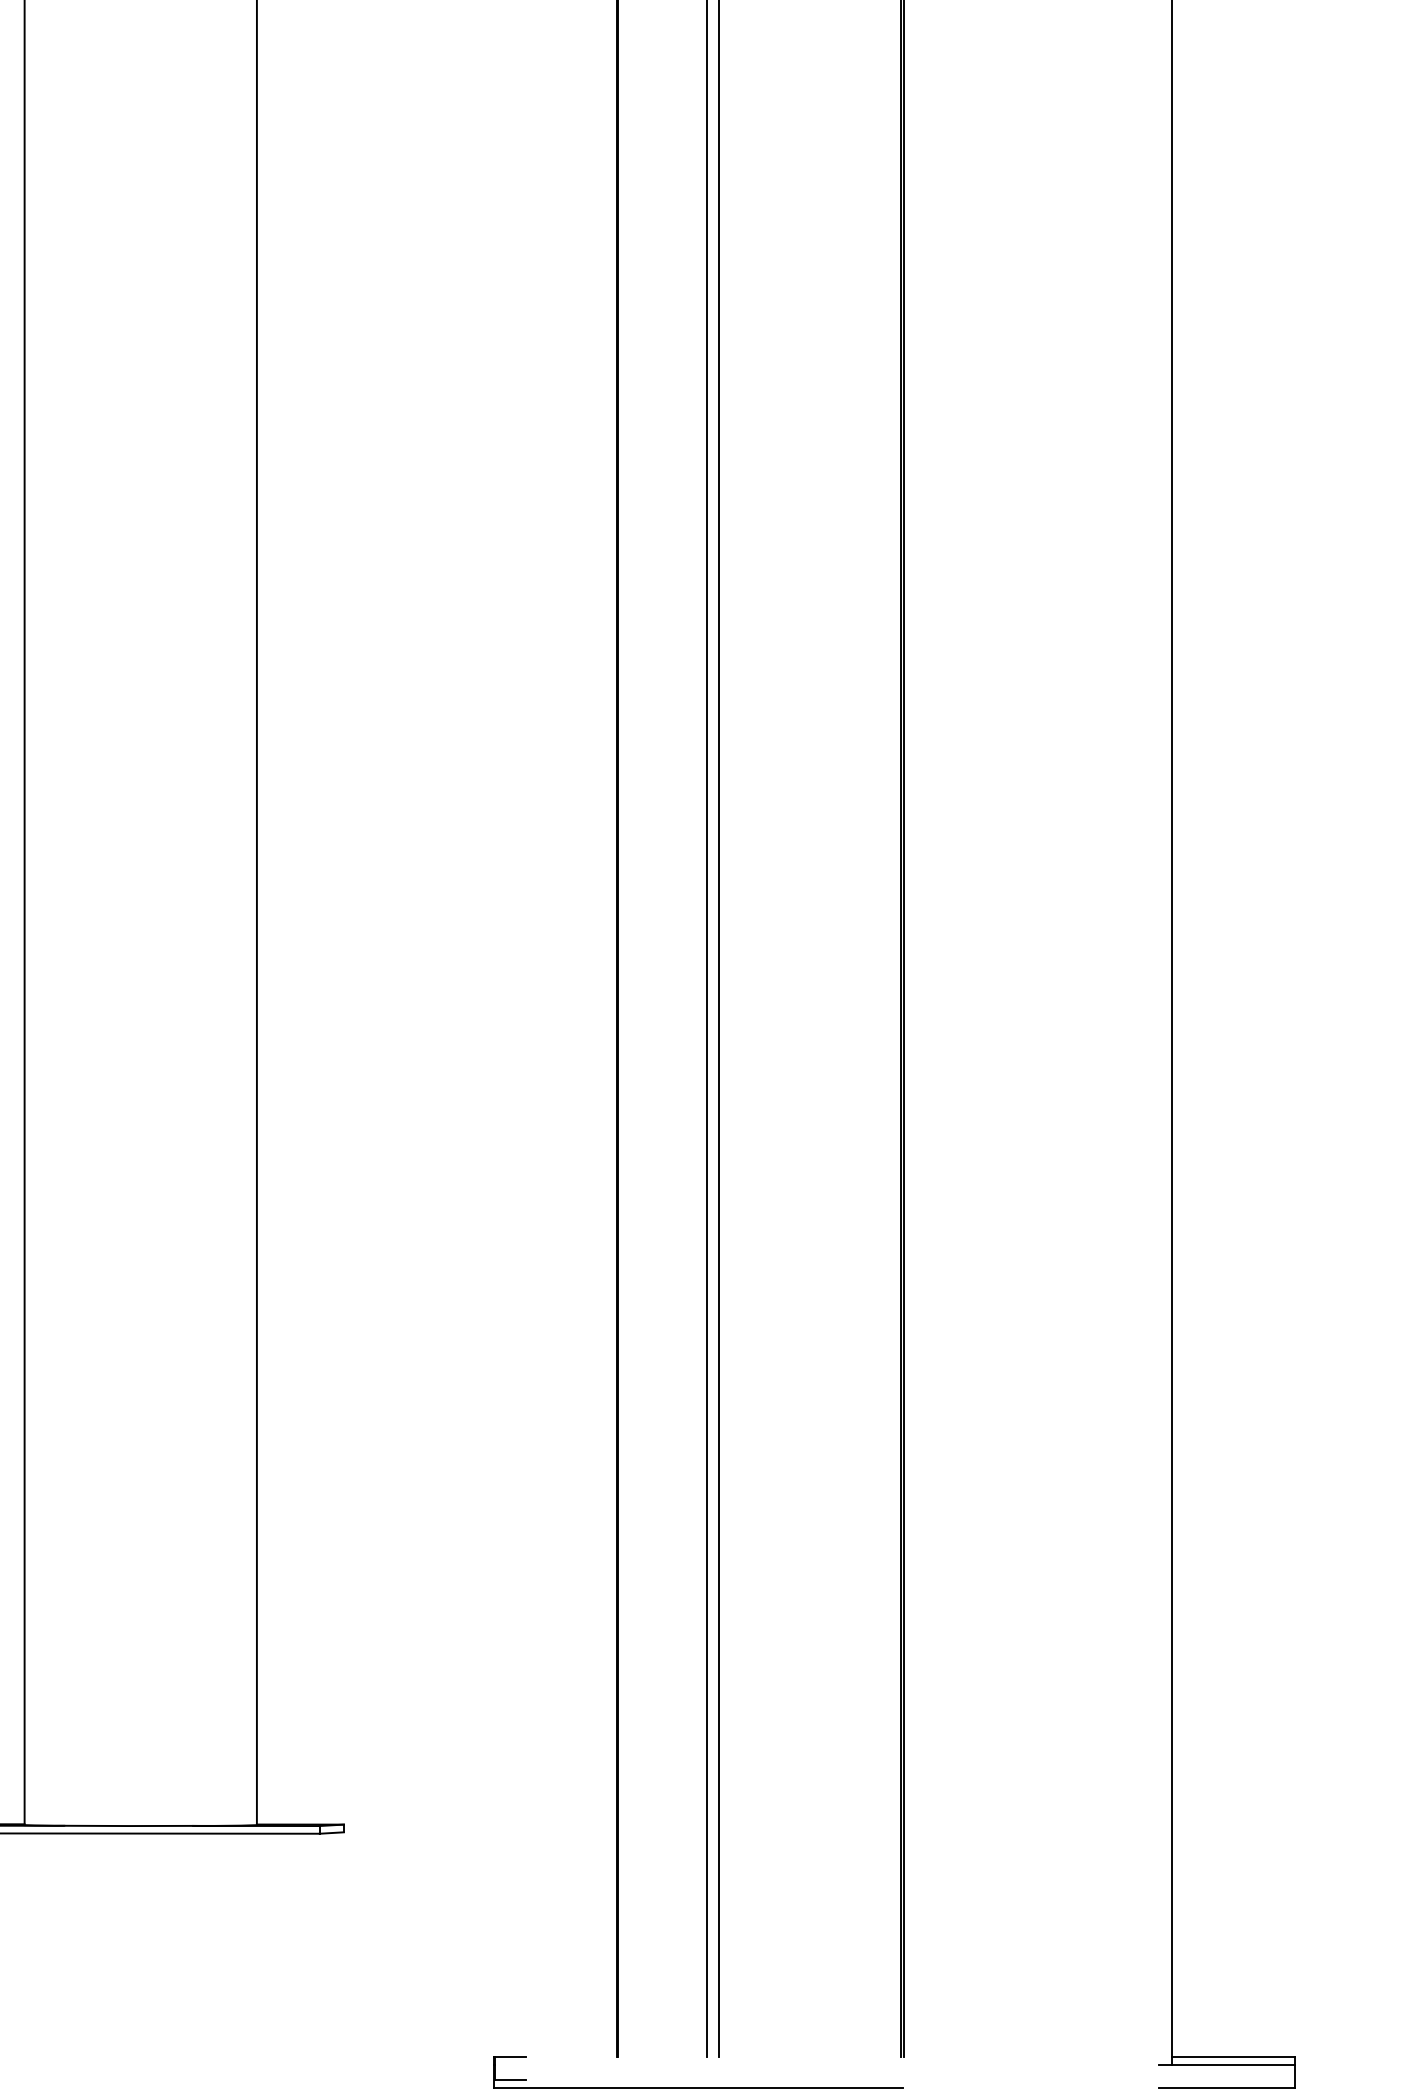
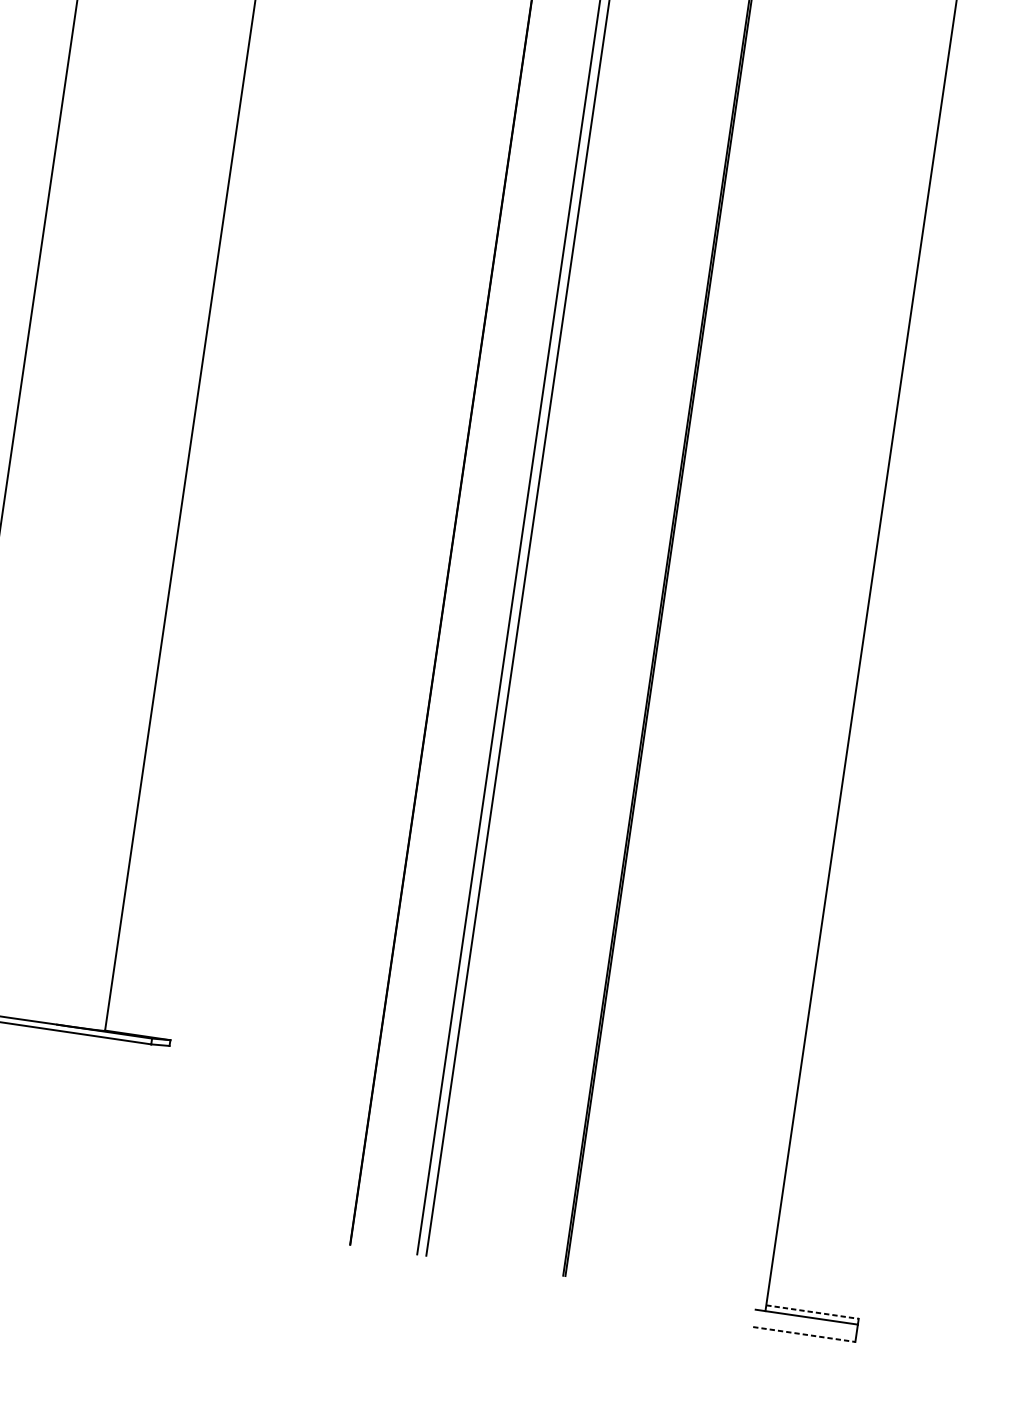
line: (1233, 2057) -> (812, 1312), solid -> dashed
part: (698, 2087) -> (407, 1276), removed
line: (1227, 2087) -> (804, 1334), solid -> dashed

